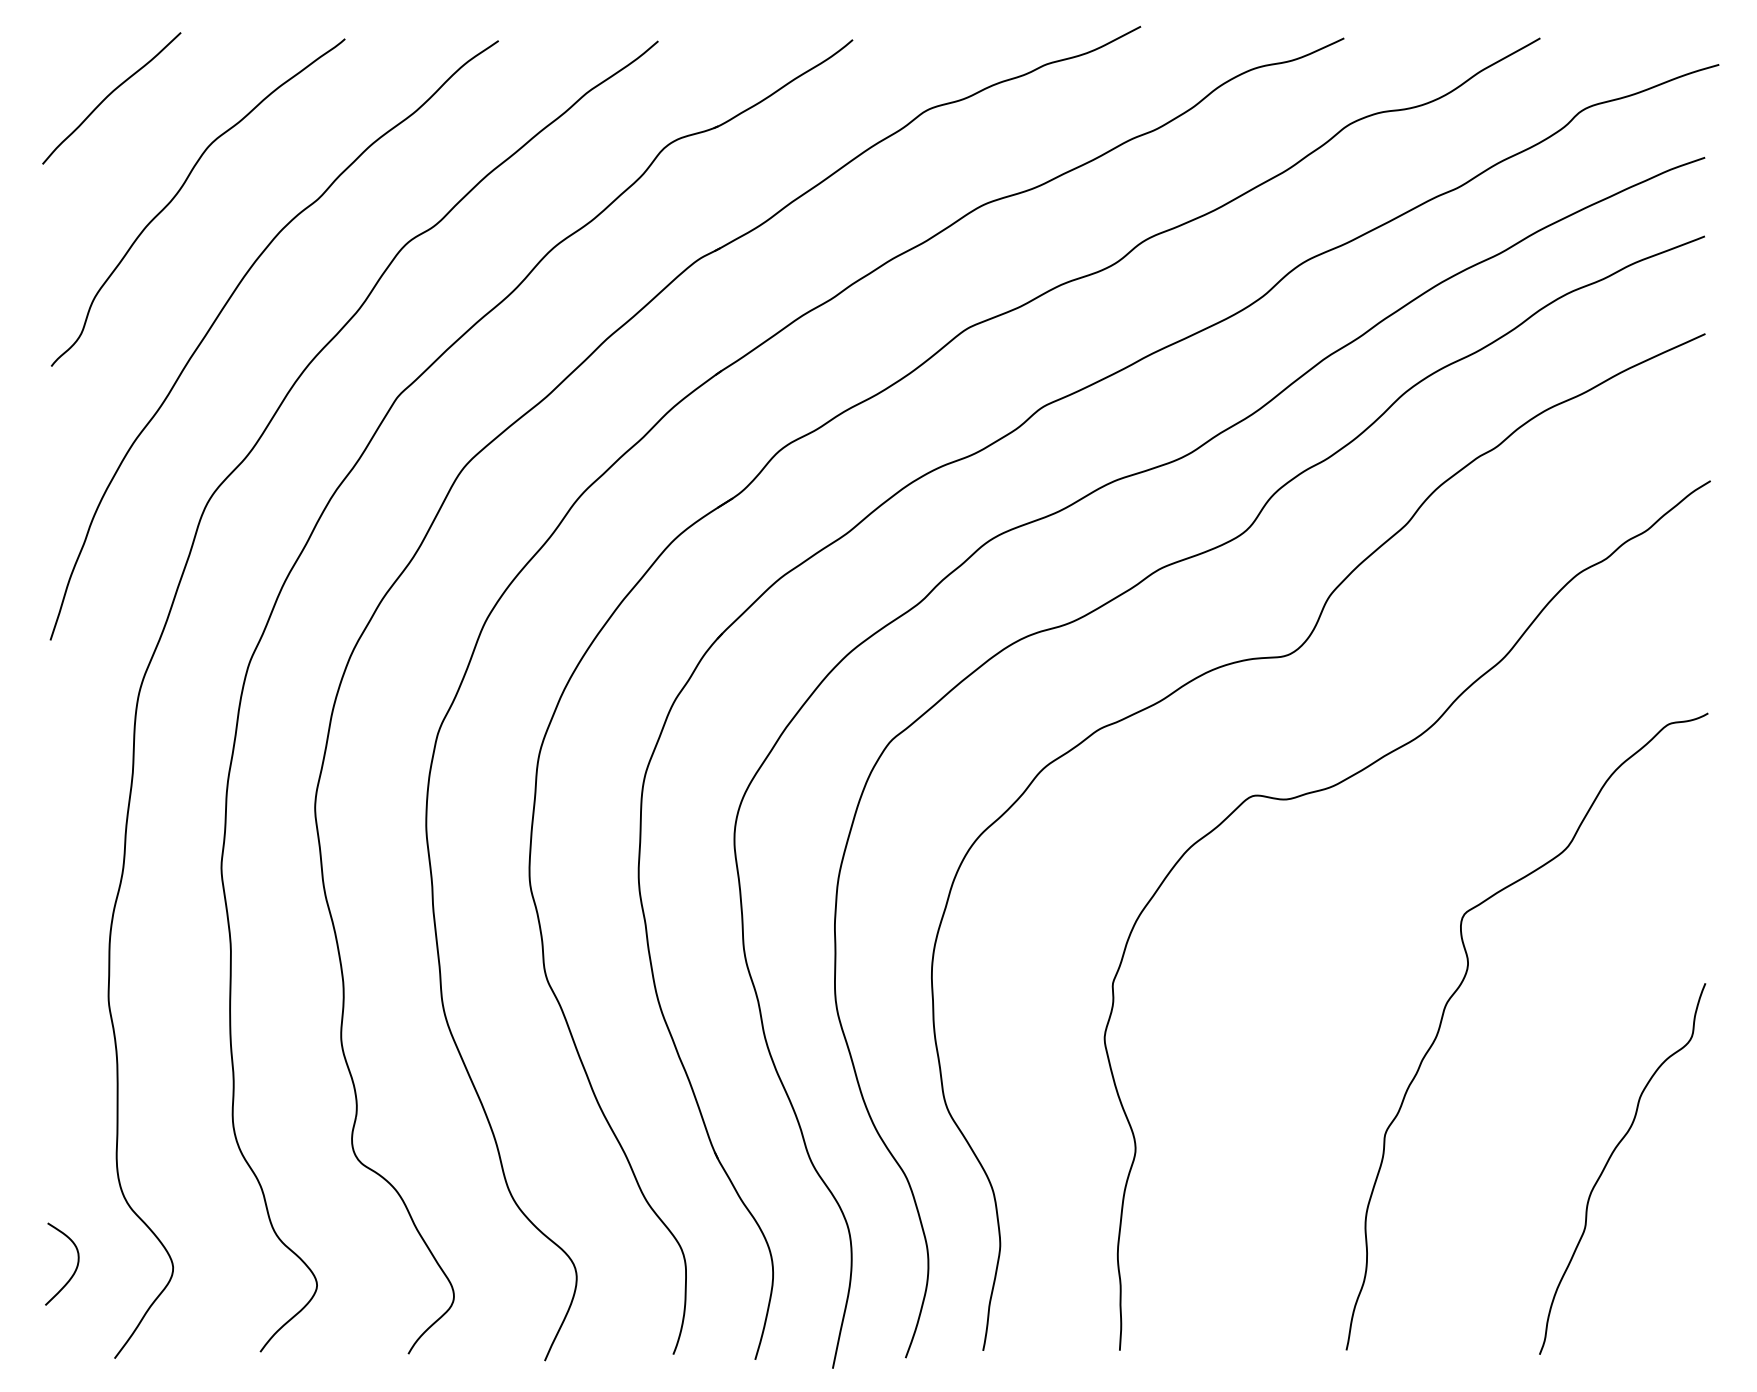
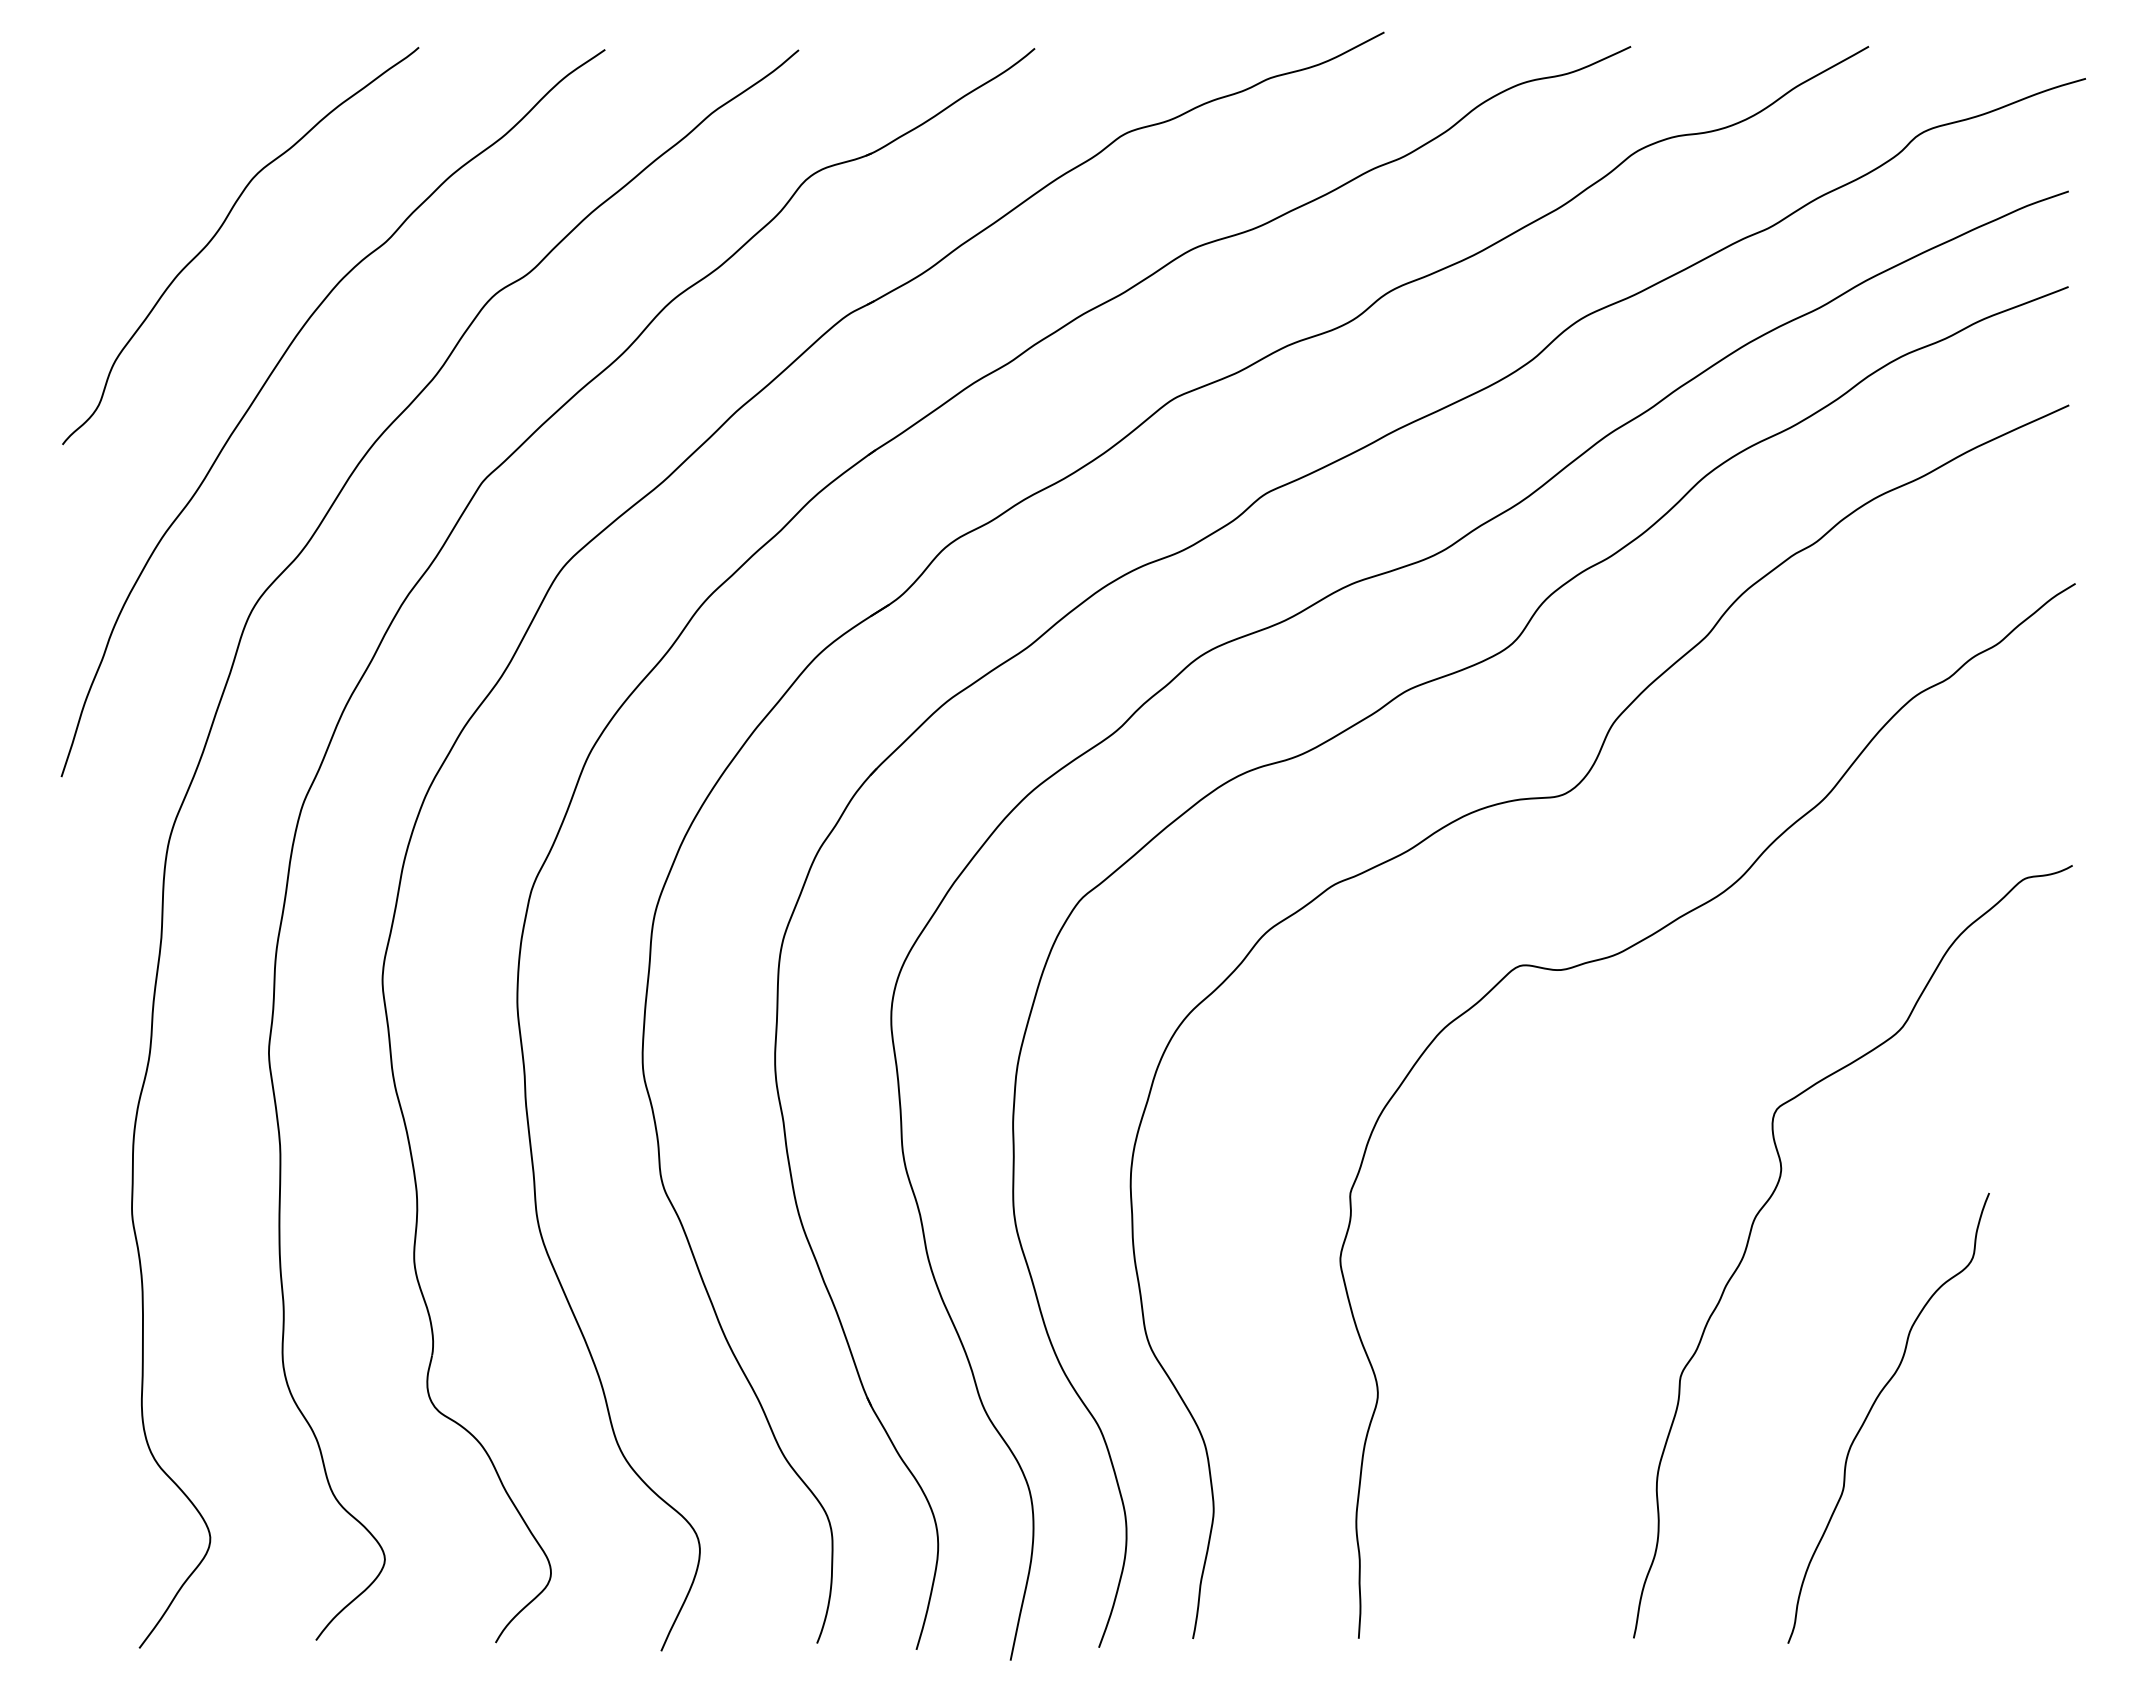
curve: (109, 95) -> (132, 116), removed
curve: (1609, 1160) -> (1872, 1408), moved
curve: (76, 1267) -> (92, 1537), removed

